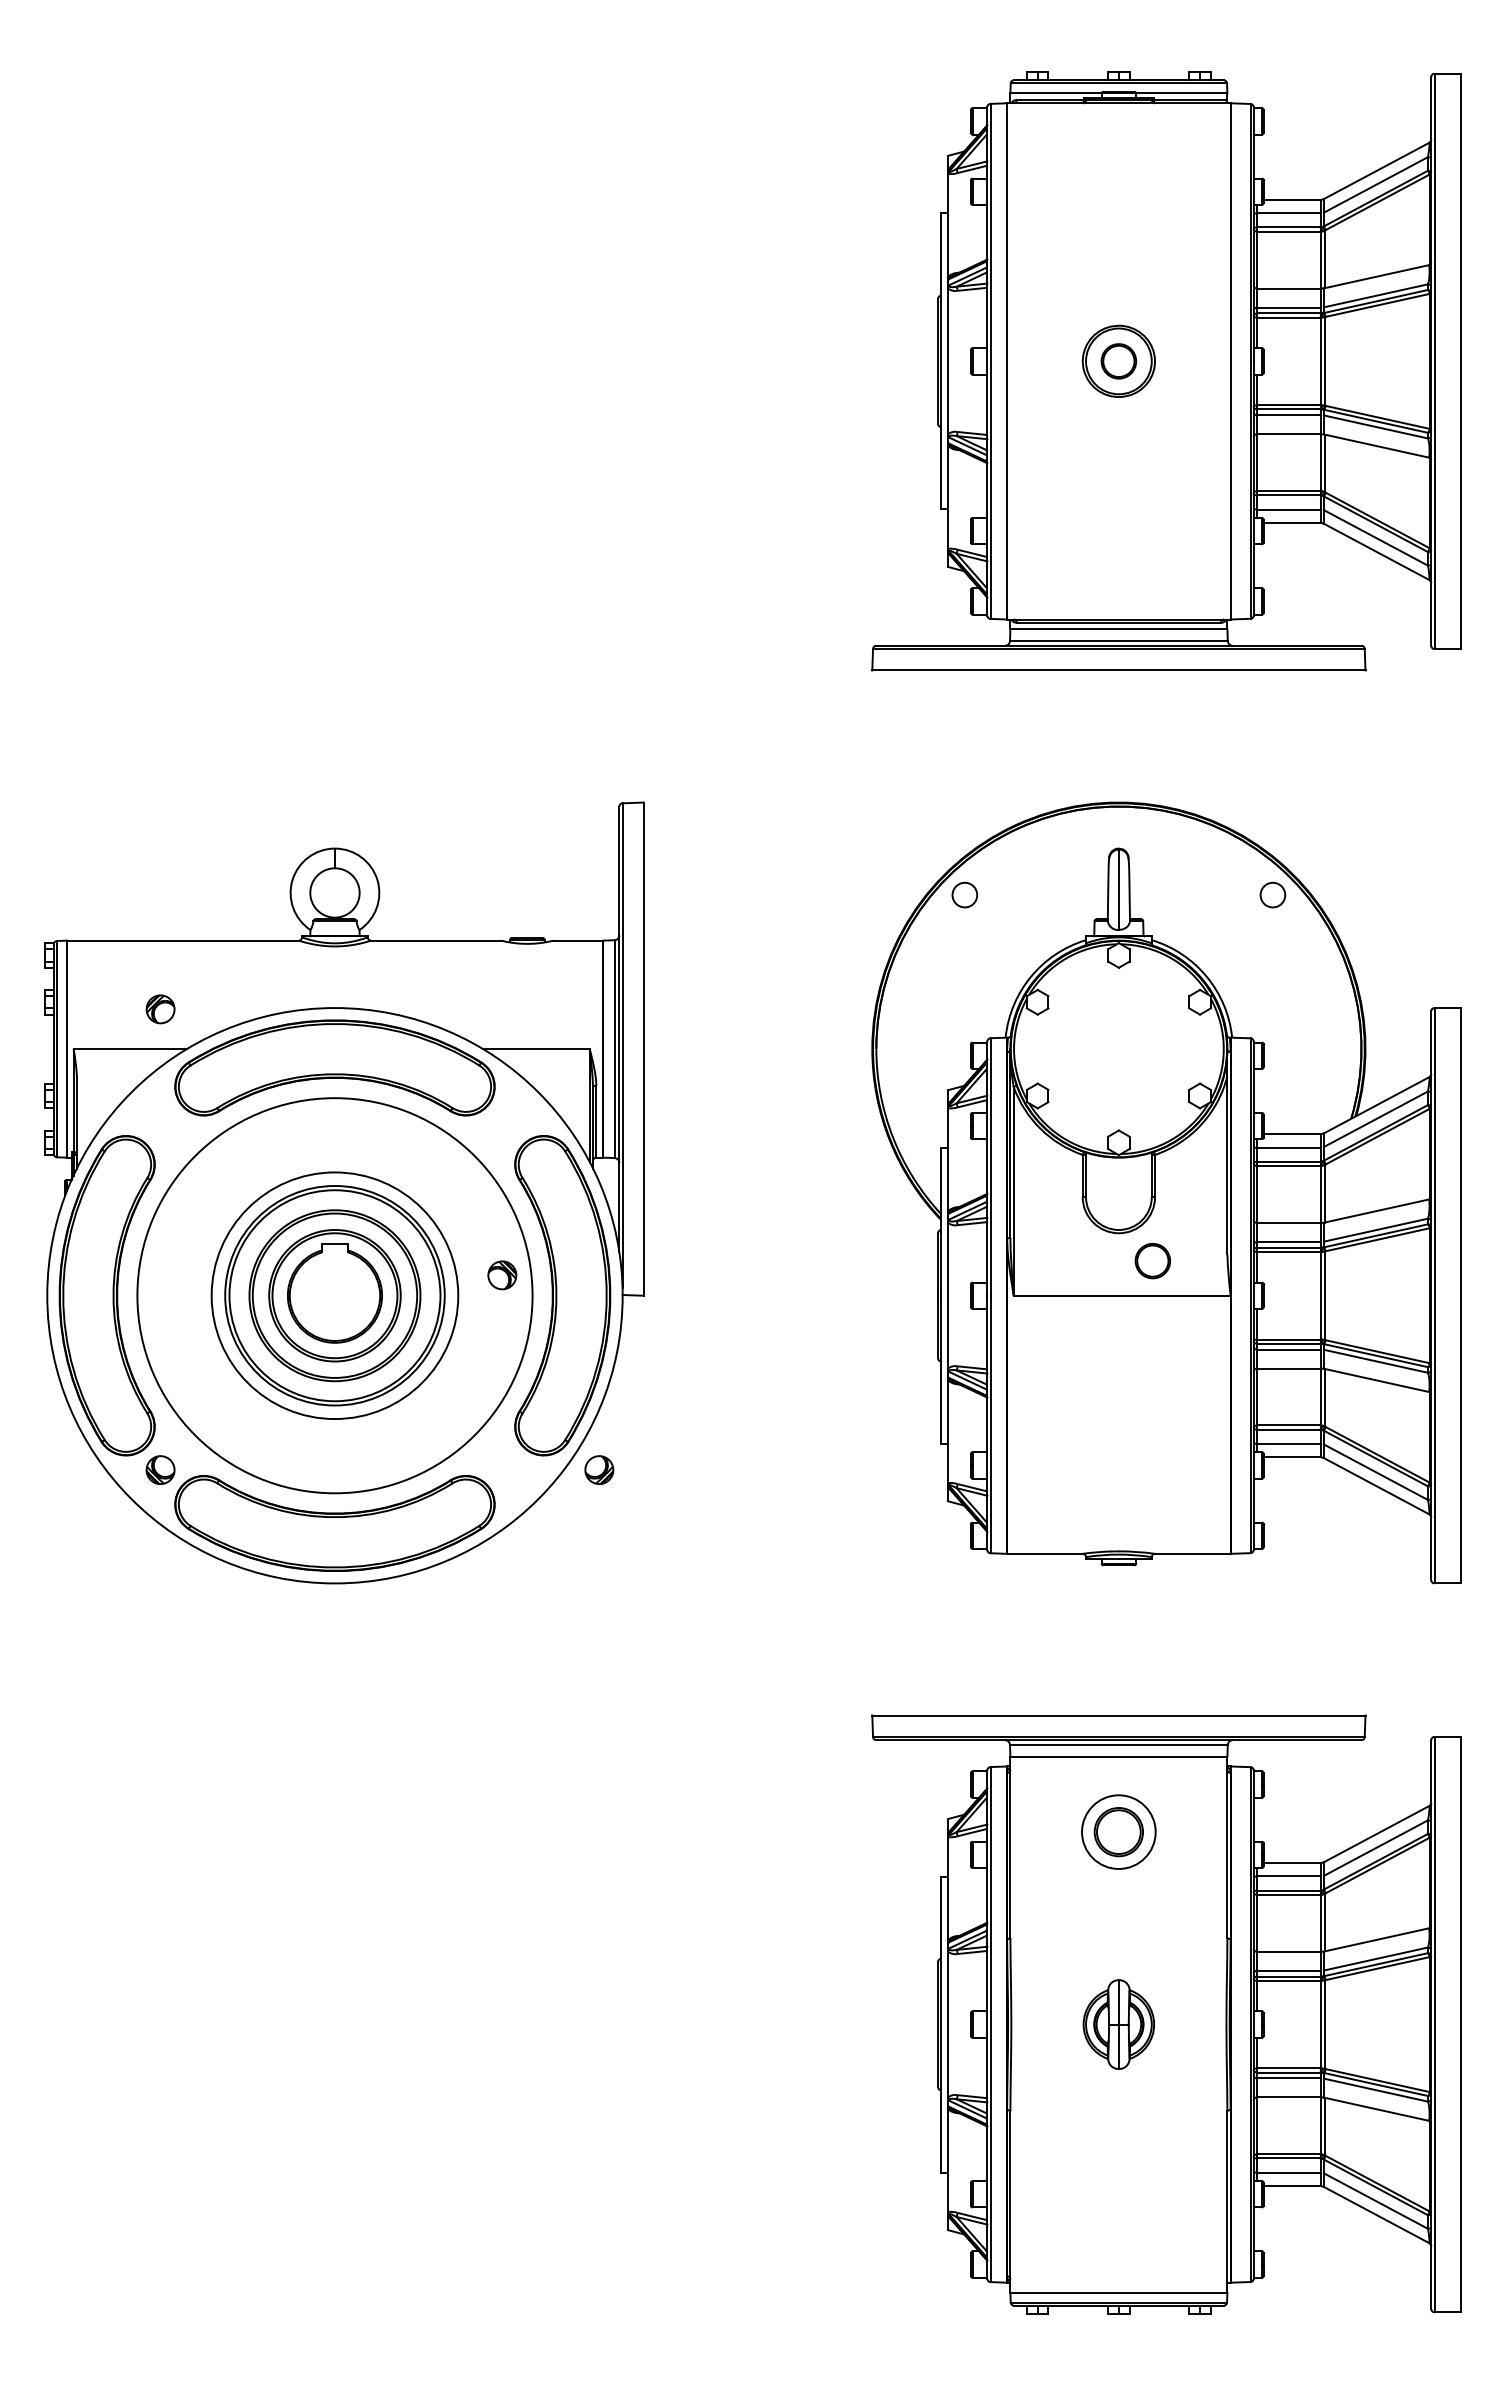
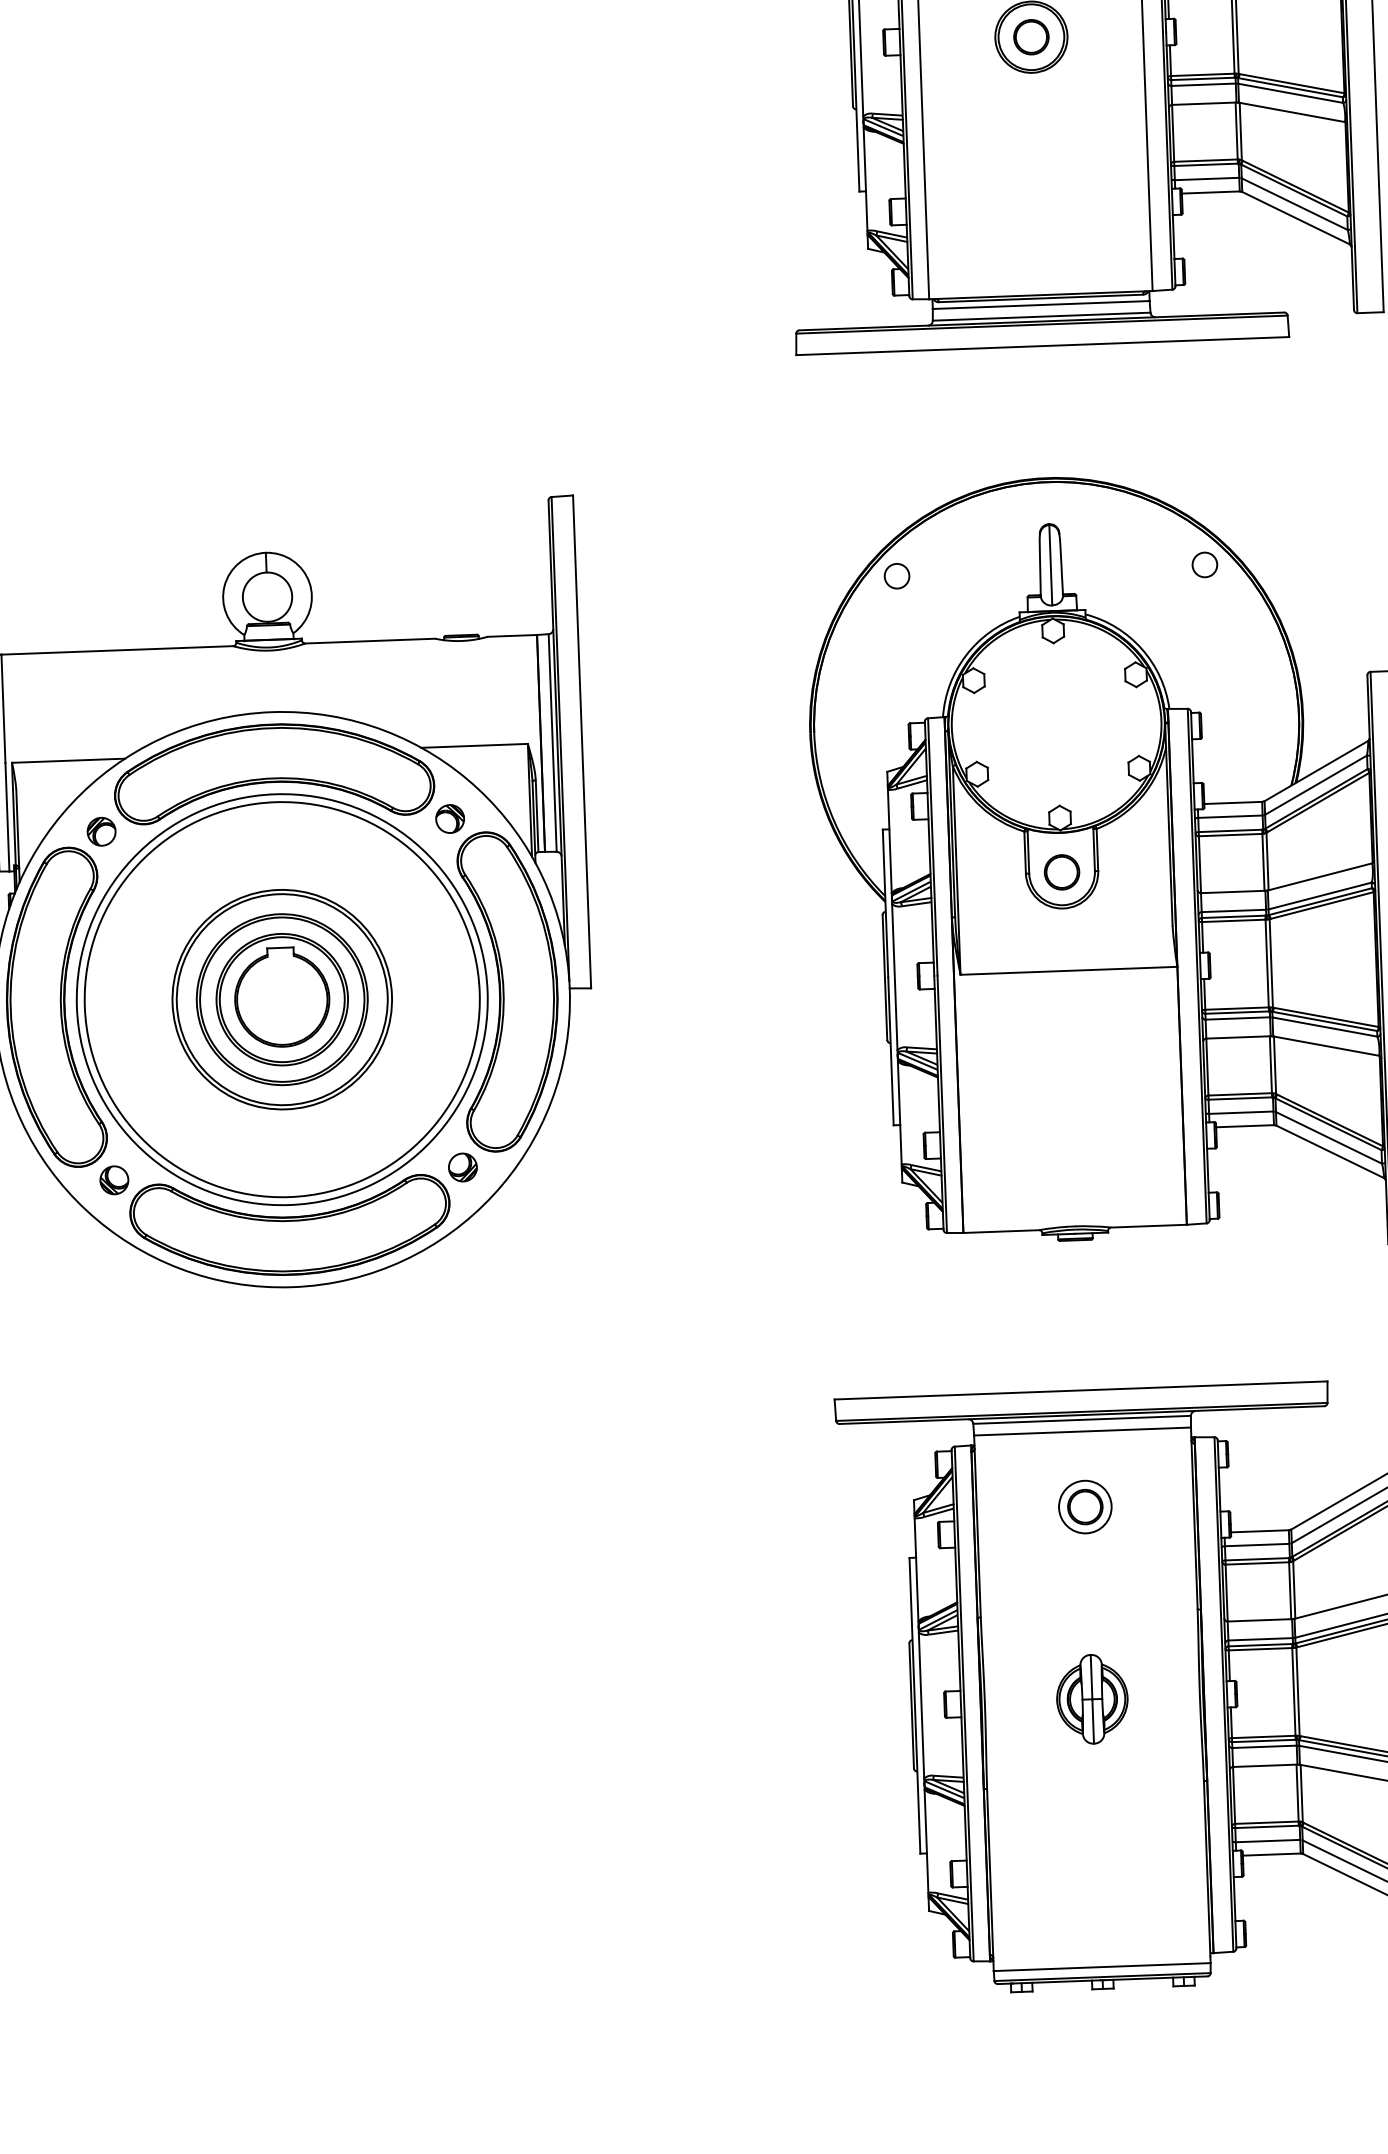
part: (160, 1009) -> (101, 831), moved
part: (1152, 1261) -> (1061, 872), moved
part: (502, 1275) -> (450, 819), moved
circle: (334, 1295) -> (281, 999), size x1.67
part: (599, 1469) -> (463, 1166), moved
part: (1118, 1832) -> (1084, 1507), size x0.71

